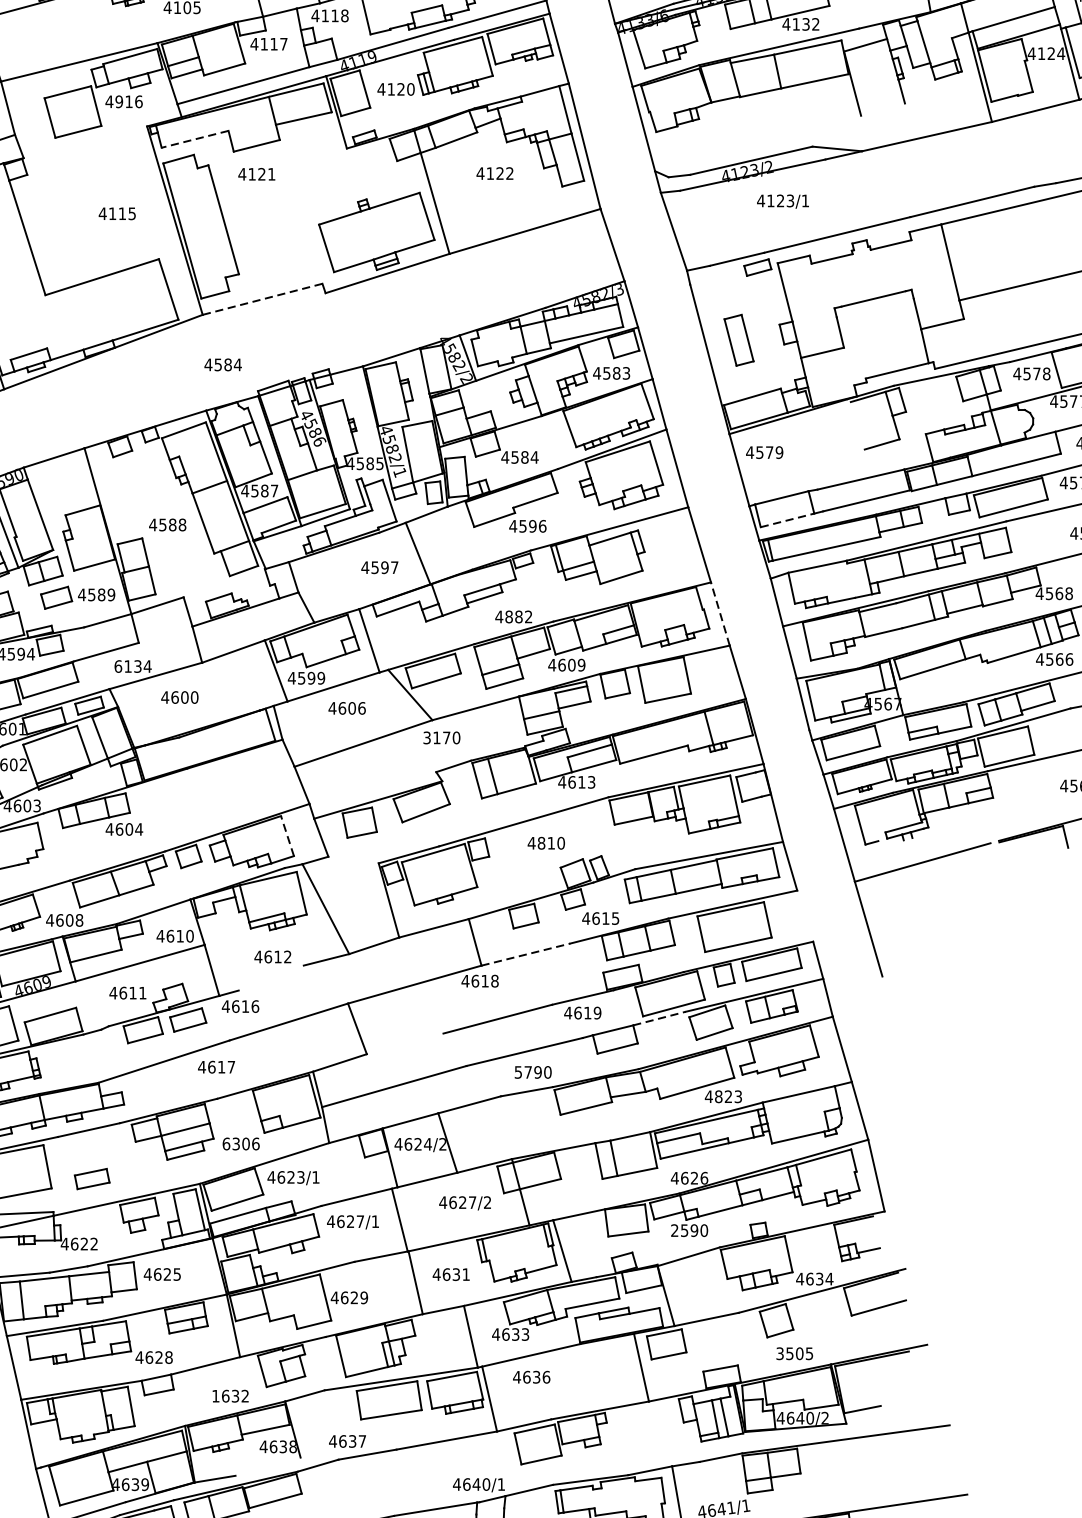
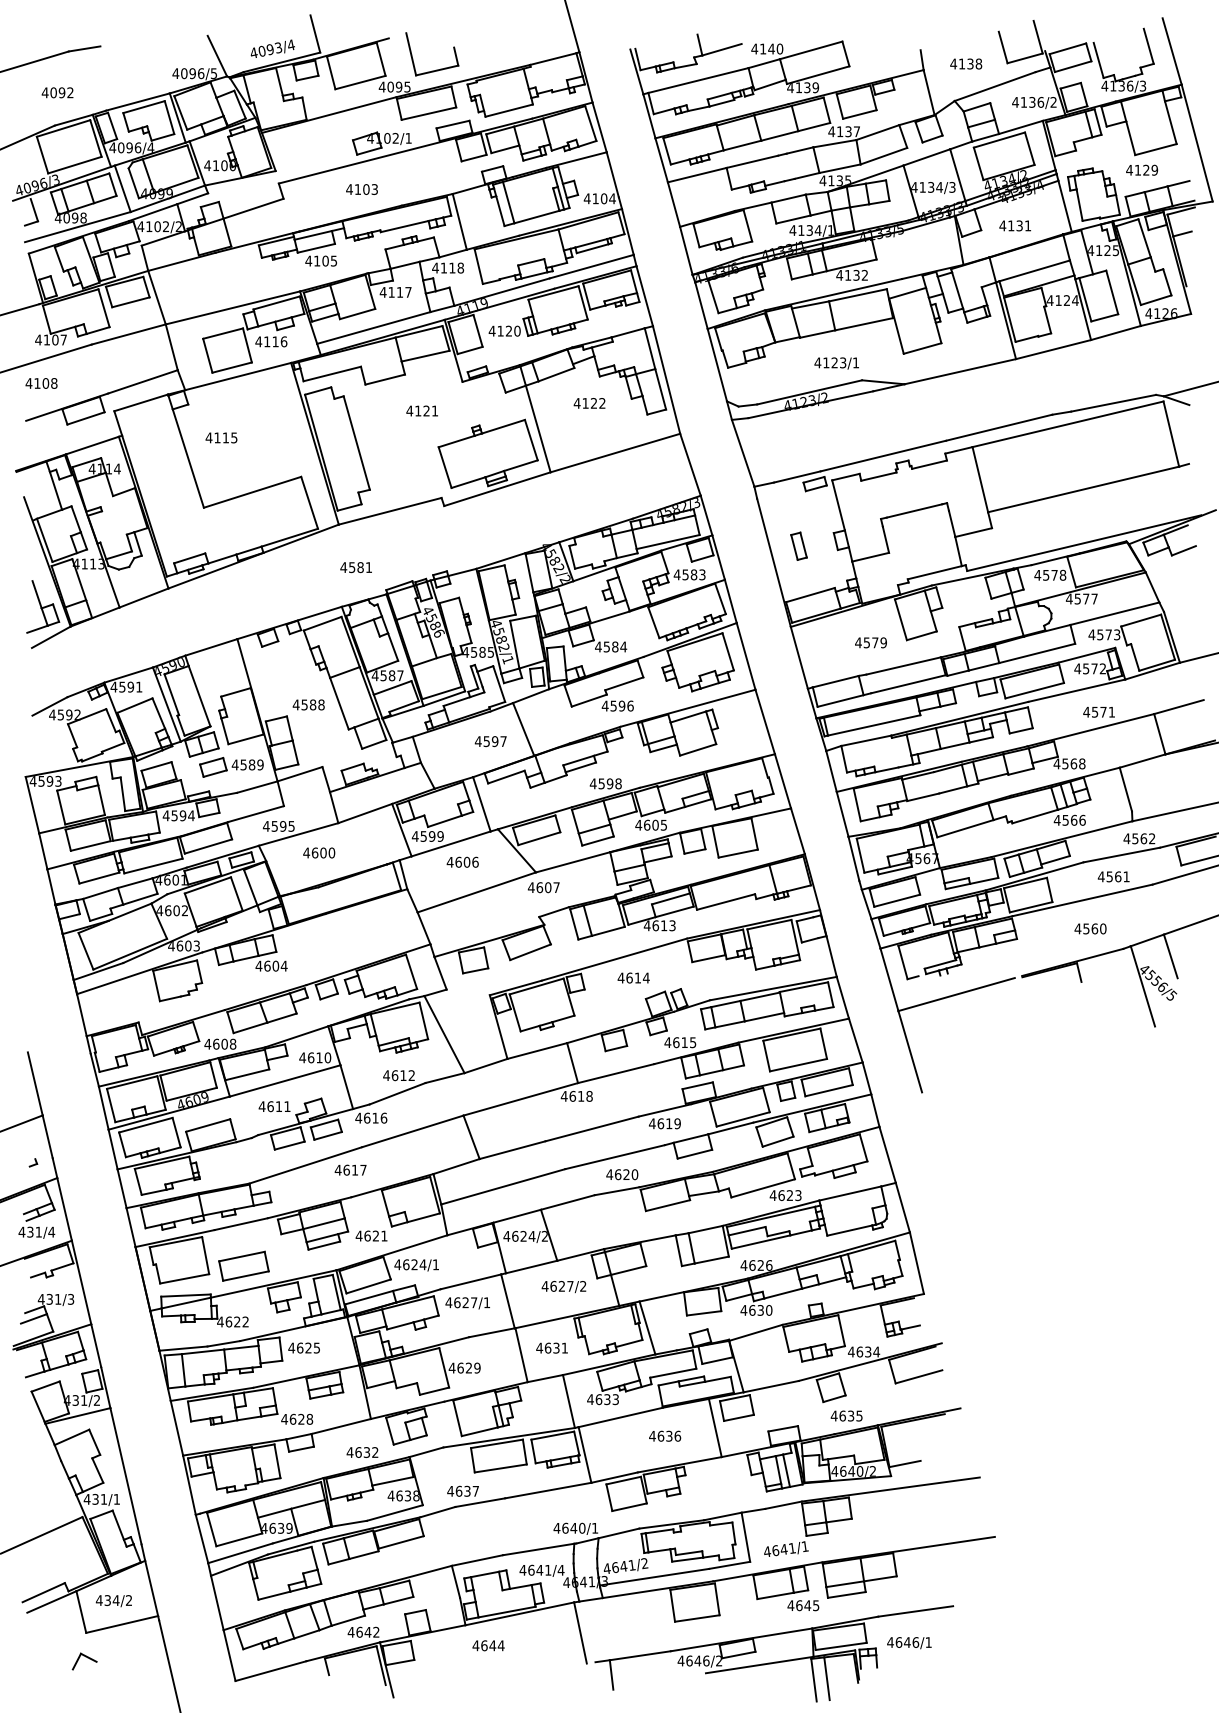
text: (119, 101) -> (267, 341), 4916 -> 4116
line: (882, 109) -> (922, 348), added
line: (195, 139) -> (332, 374), dashed -> solid
line: (85, 142) -> (238, 376), added
text: (255, 173) -> (421, 410), moved
text: (782, 201) -> (836, 363), moved
text: (117, 213) -> (221, 437), moved
line: (261, 299) -> (389, 511), dashed -> solid
part: (738, 339) -> (798, 545), size x0.62
text: (237, 364) -> (368, 567), 4584 -> 4581
line: (857, 425) -> (900, 619), added
text: (764, 452) -> (870, 642), moved
line: (787, 520) -> (840, 701), dashed -> solid
line: (719, 613) -> (782, 780), dashed -> solid
text: (518, 616) -> (609, 783), 4882 -> 4598
text: (581, 664) -> (663, 824), 4609 -> 4605
text: (132, 665) -> (278, 825), 6134 -> 4595
text: (441, 737) -> (543, 887), 3170 -> 4607
line: (287, 835) -> (411, 971), dashed -> solid
text: (550, 842) -> (637, 977), 4810 -> 4614
line: (804, 916) -> (855, 1040), added
line: (526, 954) -> (616, 1073), dashed -> solid
line: (271, 977) -> (397, 1093), added
line: (660, 1018) -> (731, 1128), dashed -> solid
line: (405, 1044) -> (512, 1150), added
text: (527, 1072) -> (617, 1174), 5790 -> 4620
text: (718, 1096) -> (781, 1195), 4823 -> 4623
text: (240, 1143) -> (371, 1235), 6306 -> 4621
text: (300, 1177) -> (422, 1264), 4623/1 -> 4624/1
part: (91, 1178) -> (243, 1265), size x1.67
text: (683, 1230) -> (751, 1310), 2590 -> 4630
text: (789, 1353) -> (842, 1415), 3505 -> 4635
text: (532, 1376) -> (665, 1435), moved
text: (215, 1396) -> (349, 1452), 1632 -> 4632
line: (267, 1466) -> (394, 1512), added

